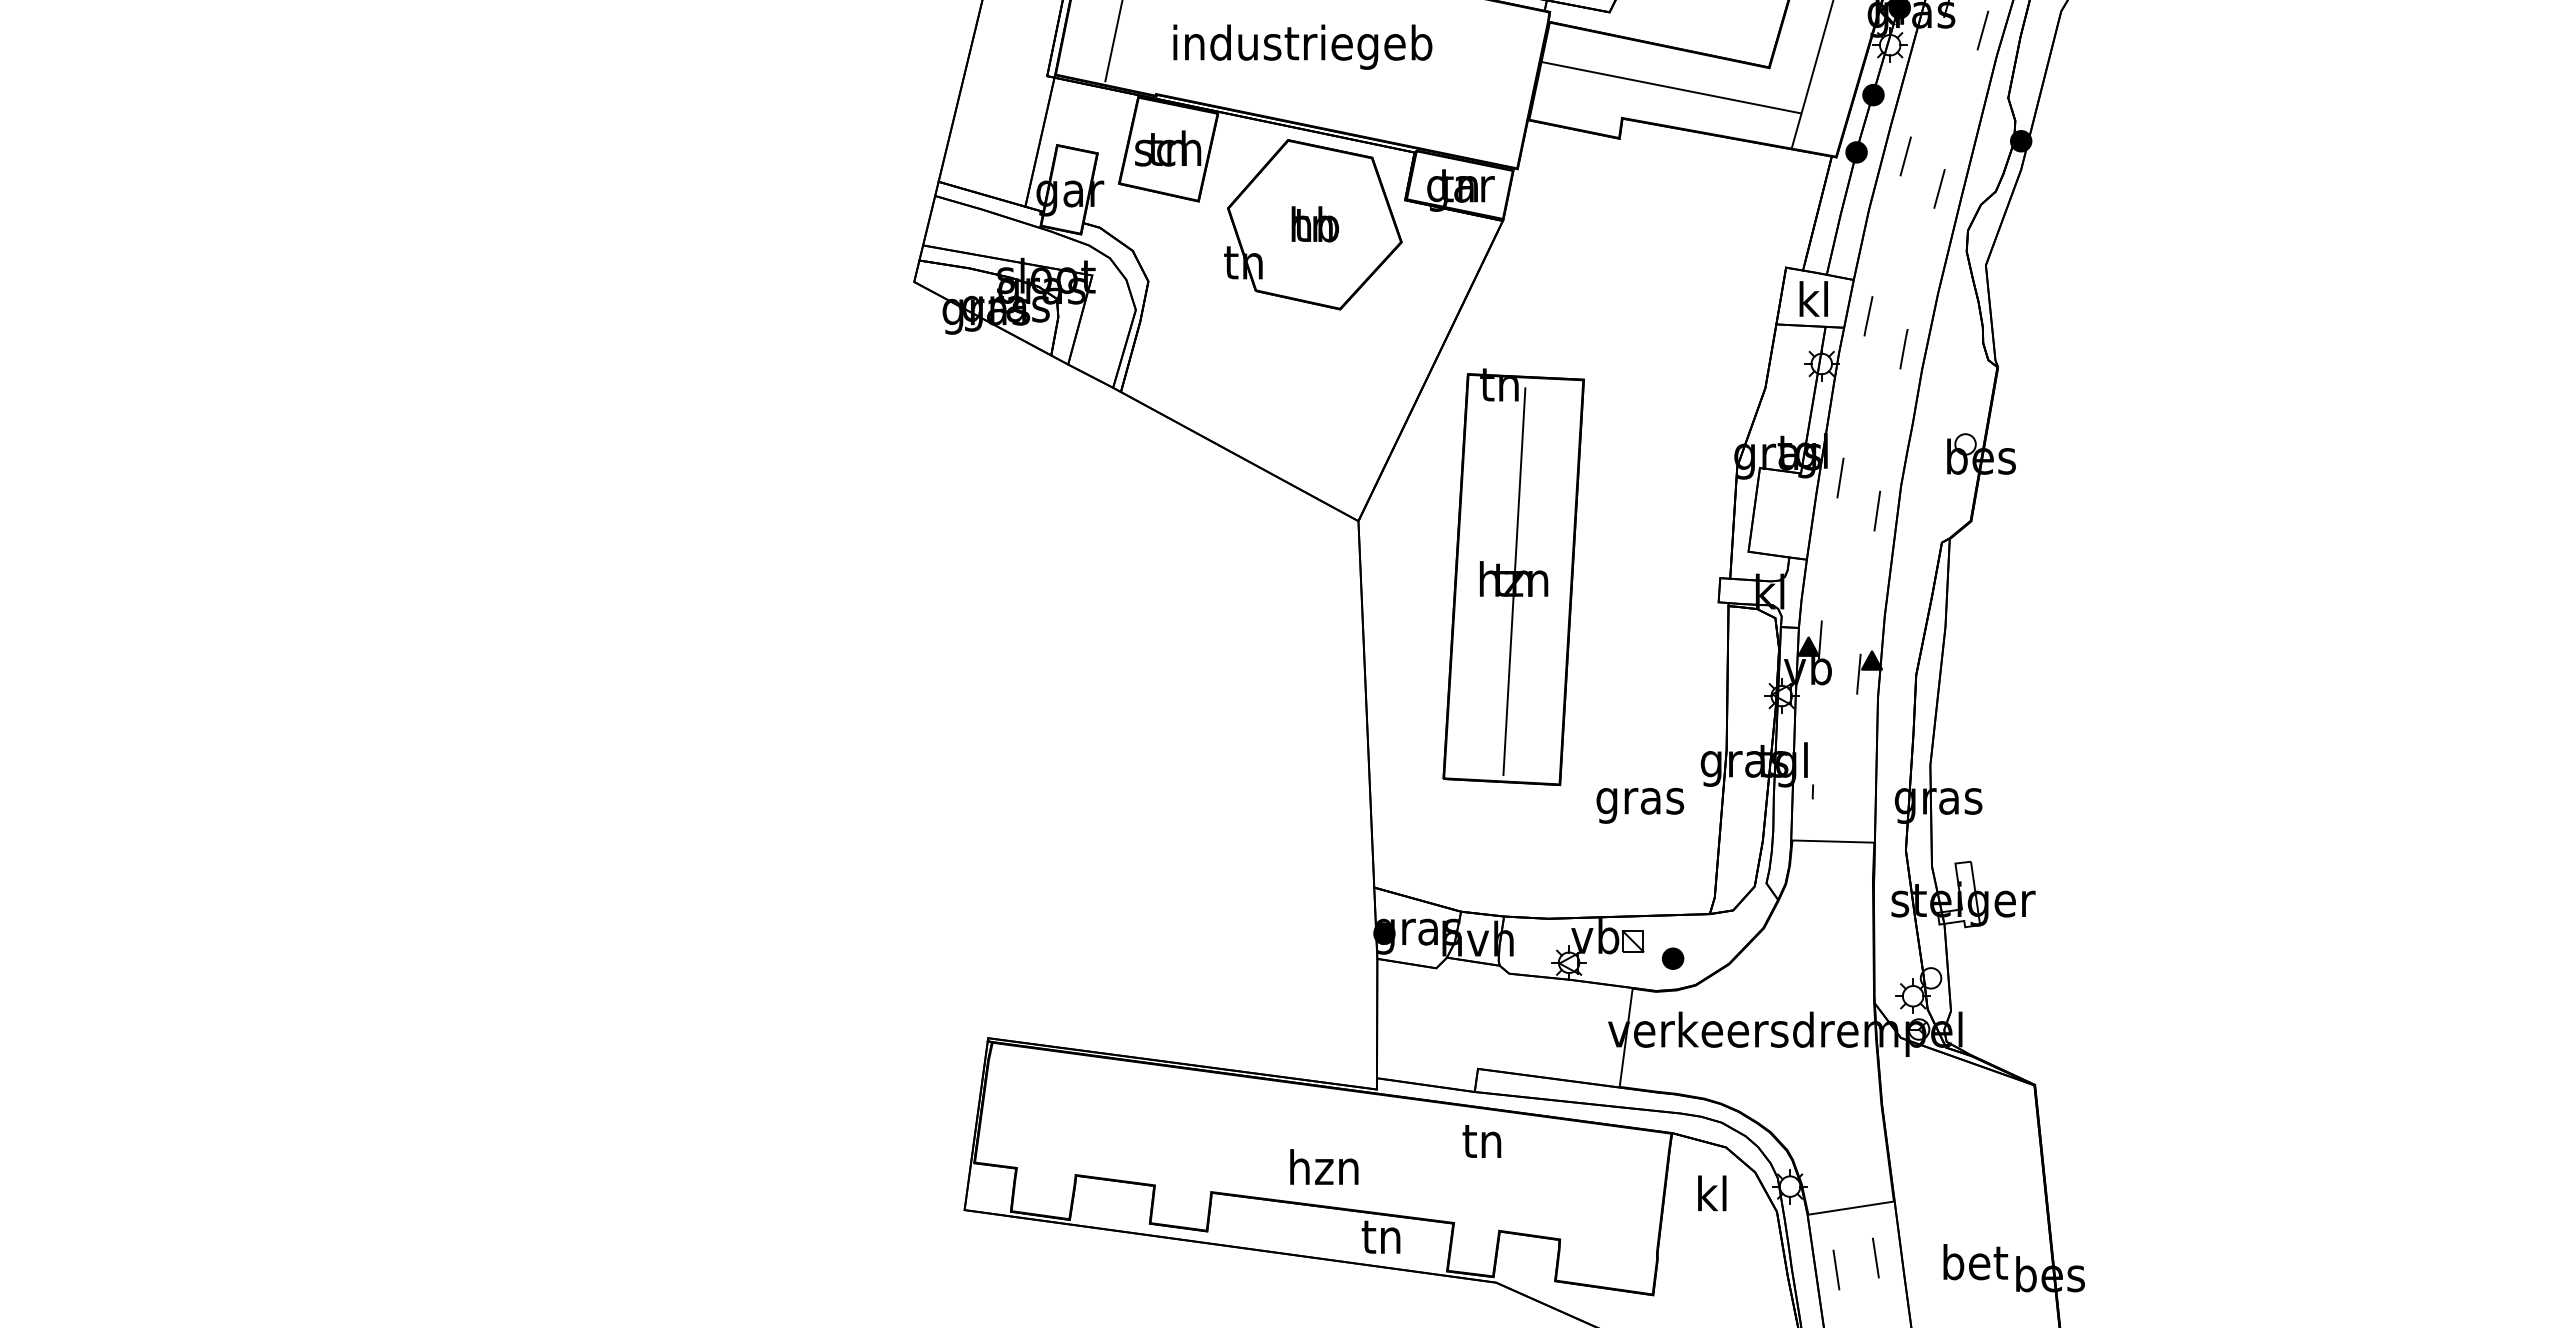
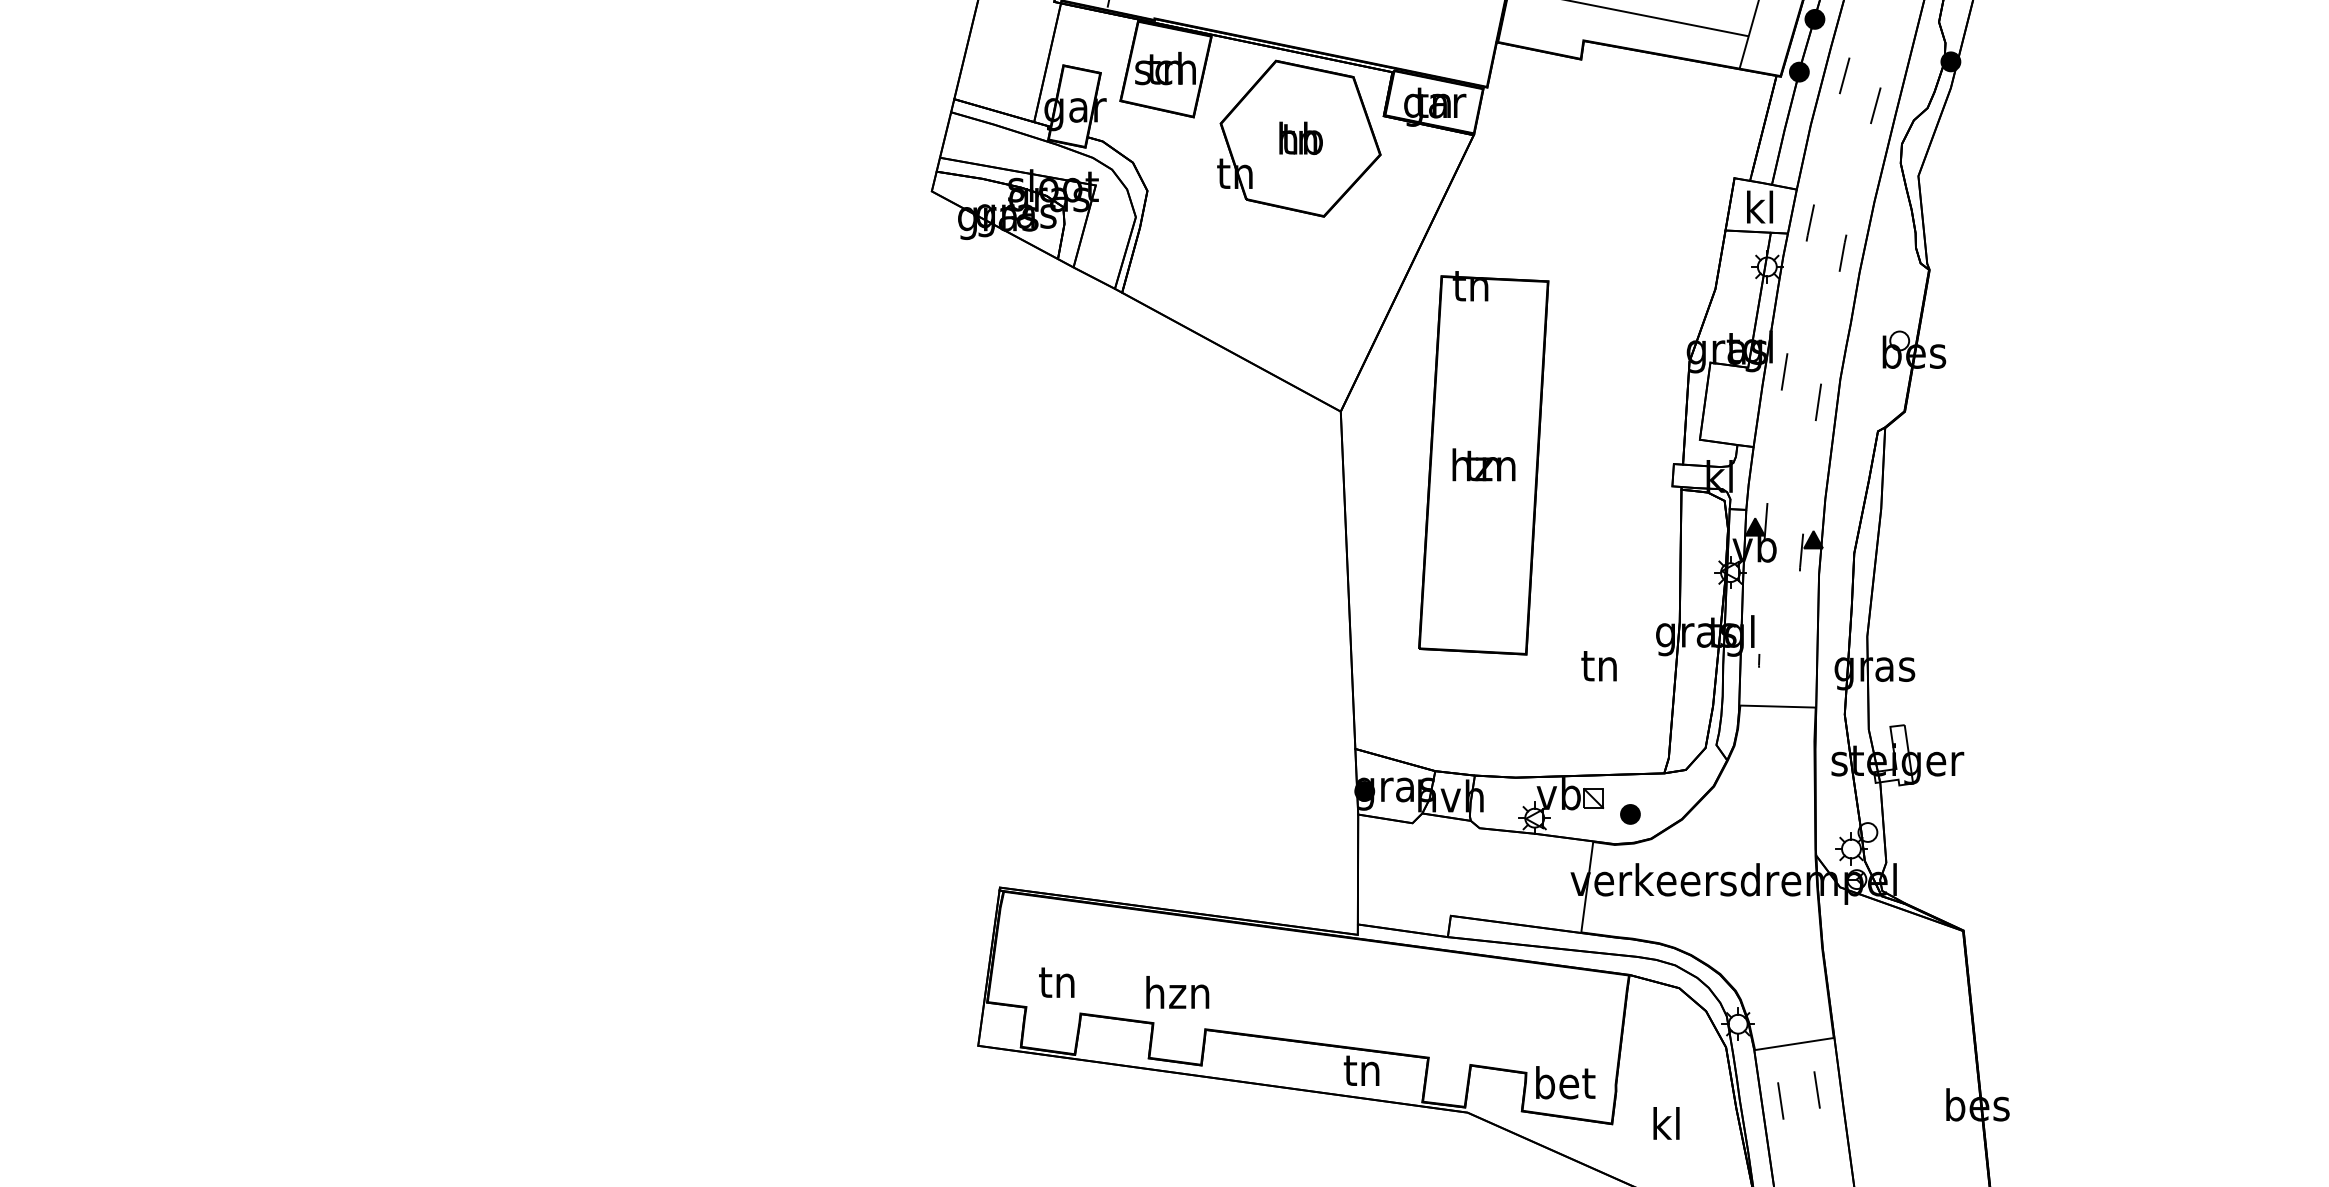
line: (1514, 581) -> (1484, 467), removed
text: (1640, 802) -> (1600, 670), gras -> tn
text: (1481, 1141) -> (1056, 982), moved
text: (1324, 1166) -> (1177, 991), moved
text: (1712, 1193) -> (1666, 1123), moved
text: (1975, 1262) -> (1565, 1083), moved

